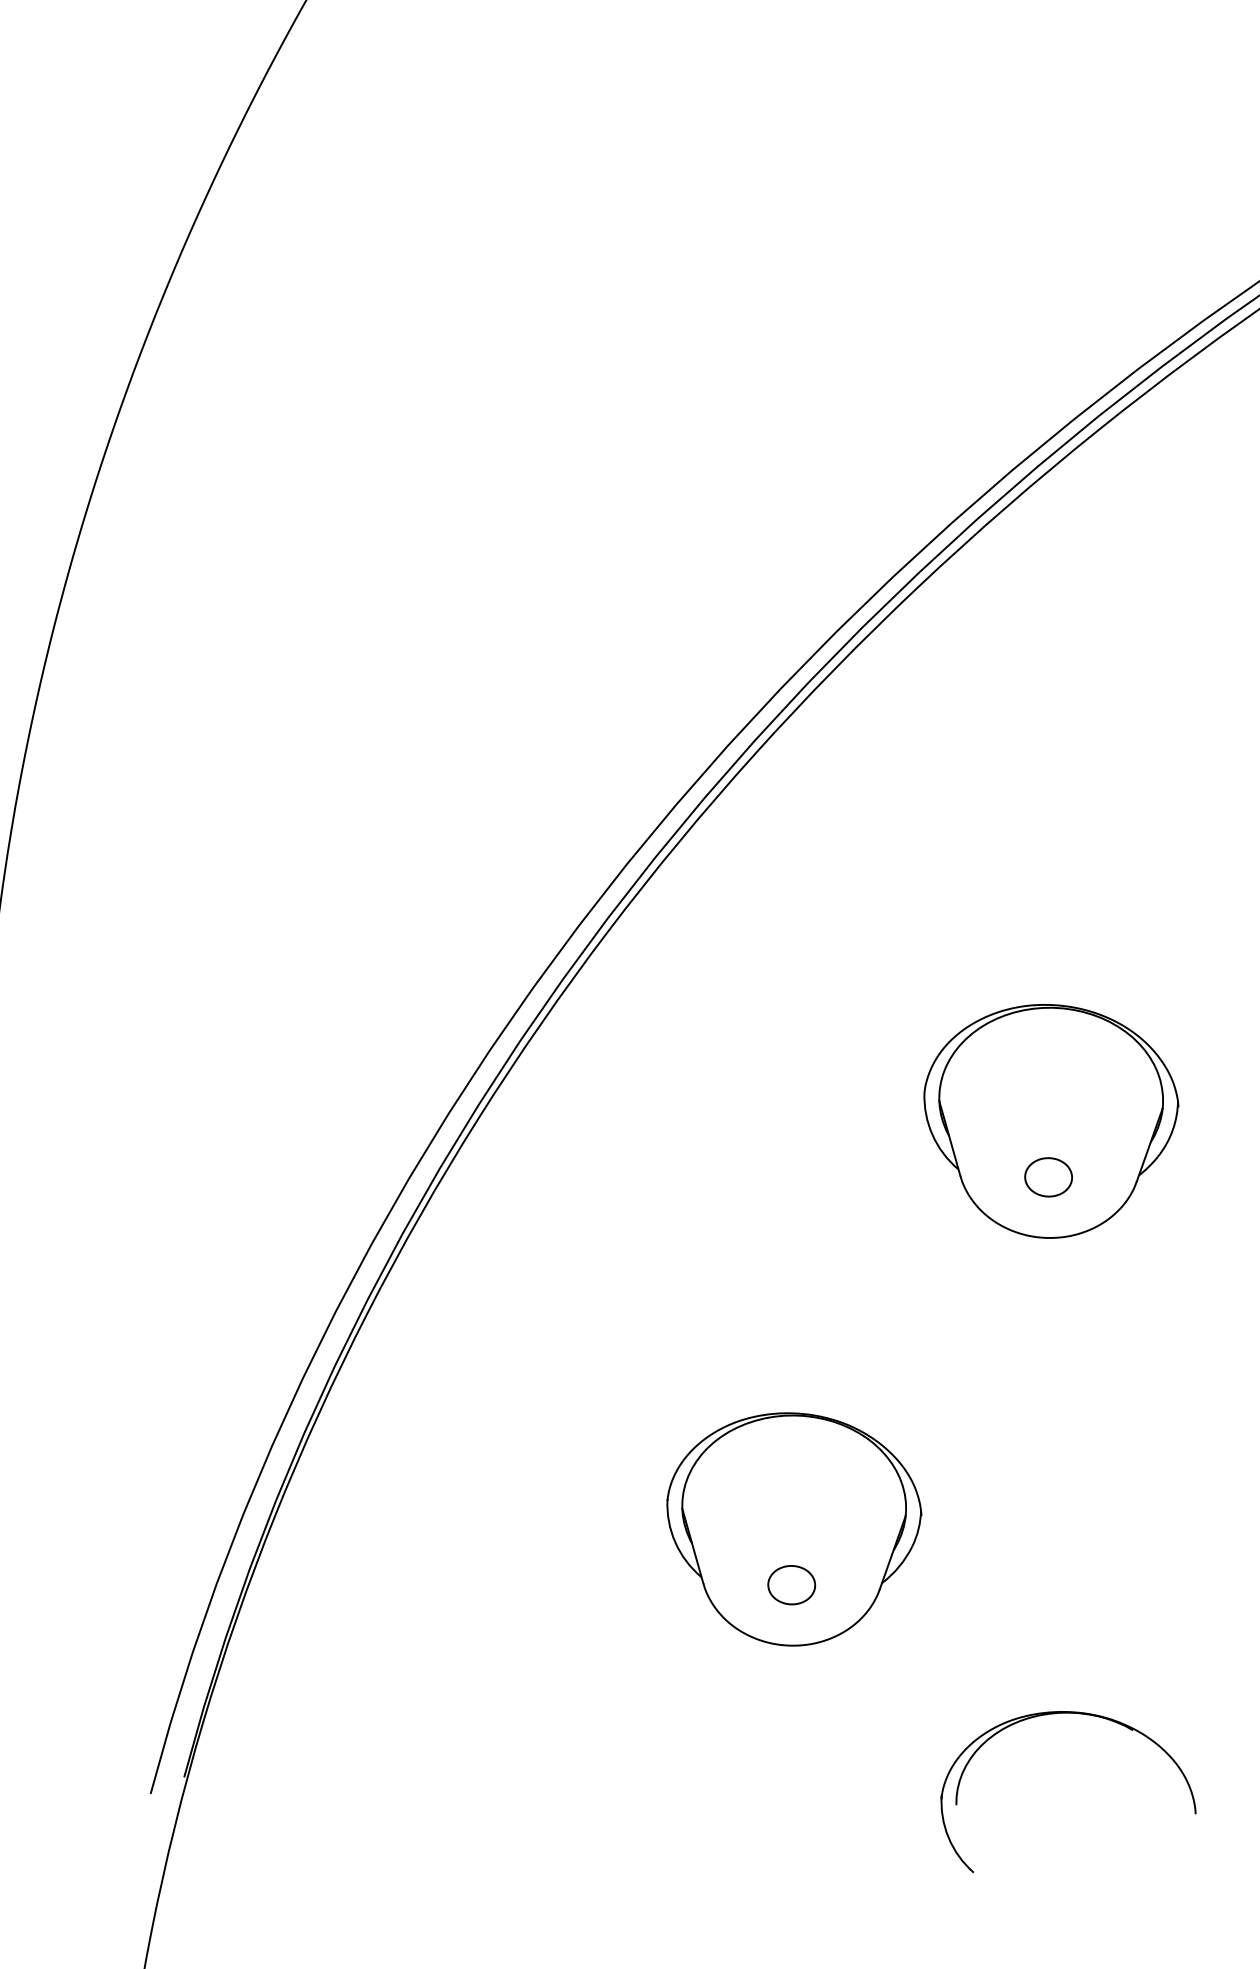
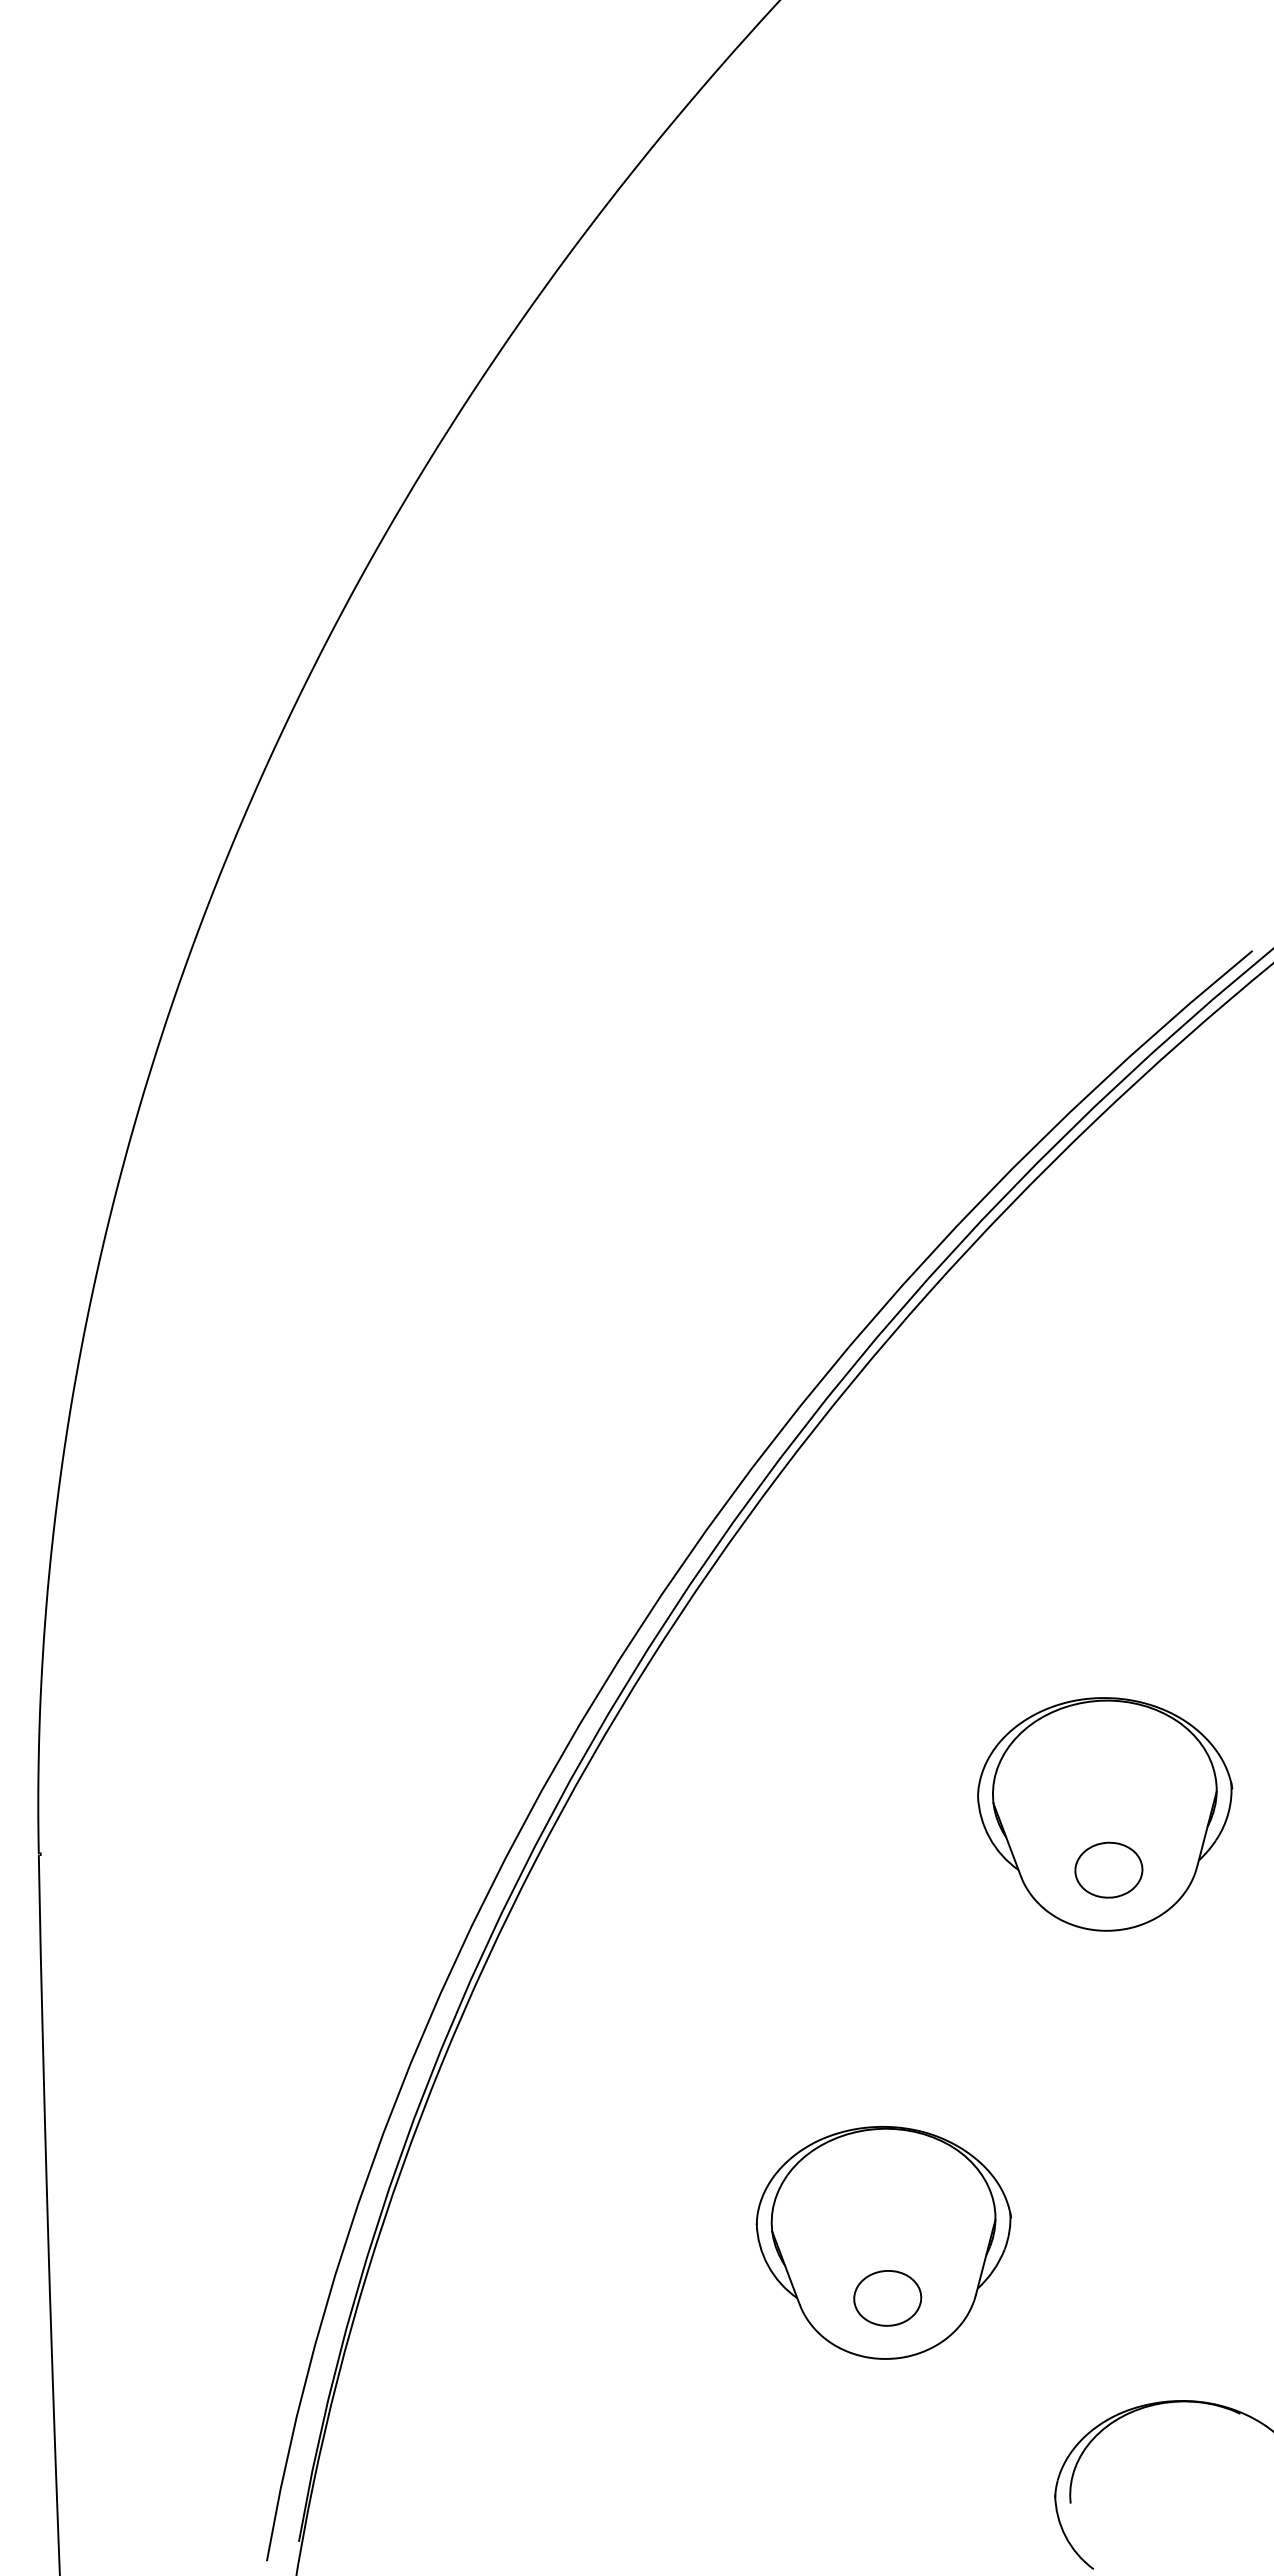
part: (1048, 1176) -> (1108, 1869), size x1.43
part: (791, 1585) -> (887, 2298), size x1.43

